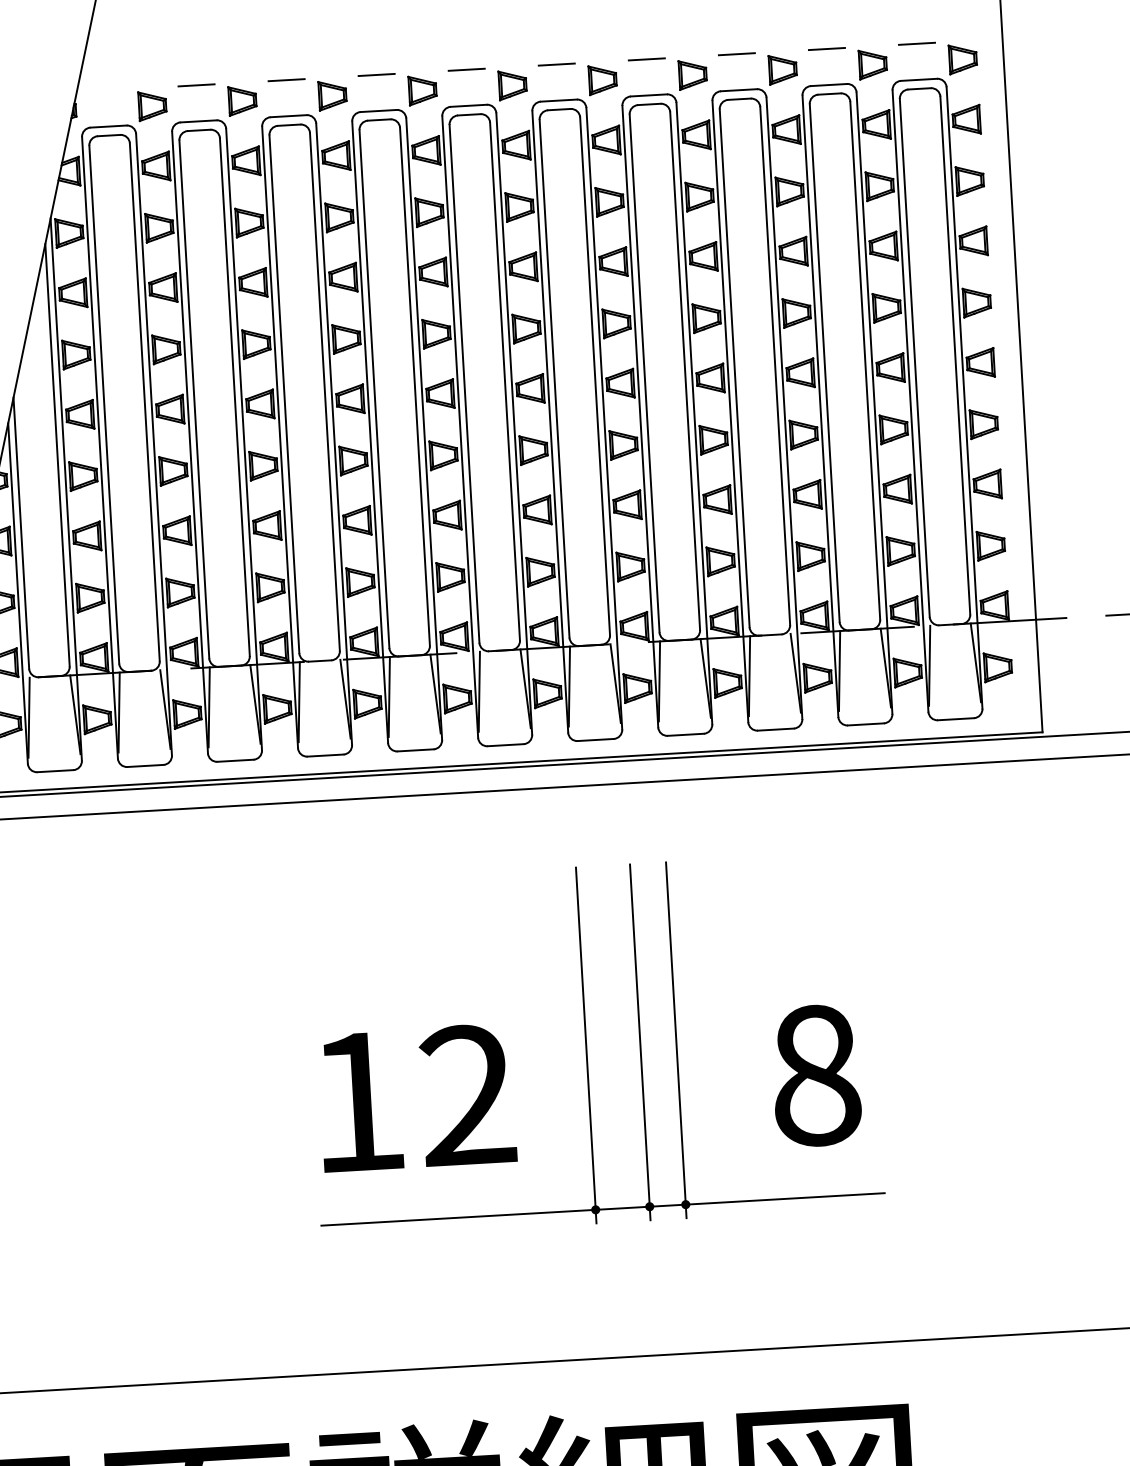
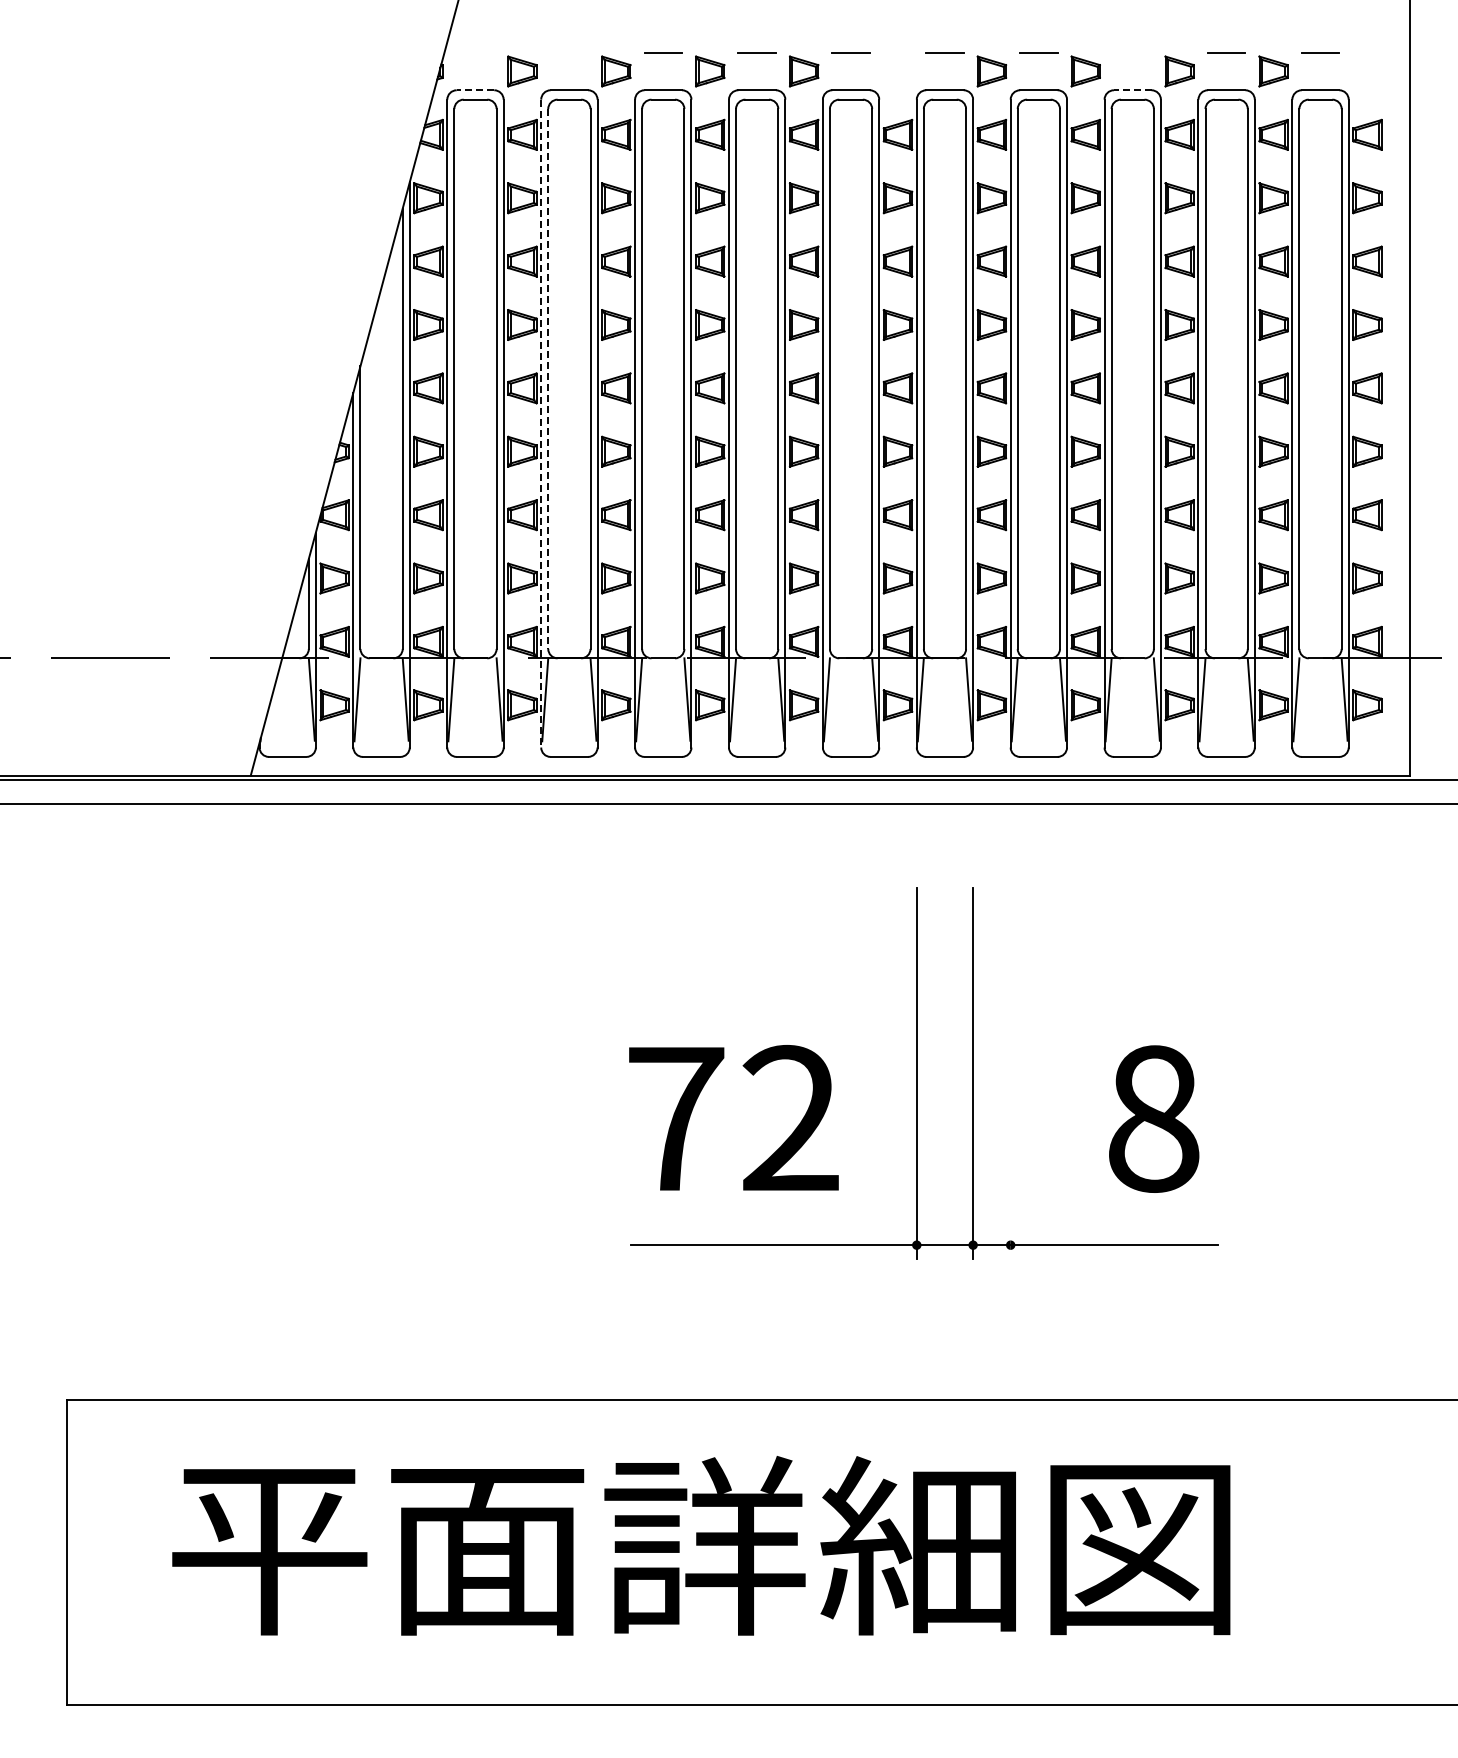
line: (736, 54) -> (1132, 52), removed
part: (963, 59) -> (1367, 71), removed
line: (196, 85) -> (569, 52), removed
part: (512, 85) -> (897, 71), removed
line: (738, 90) -> (1132, 90), solid -> dashed
line: (108, 126) -> (475, 90), solid -> dashed
line: (194, 399) -> (548, 379), solid -> dashed
line: (190, 442) -> (541, 423), solid -> dashed
line: (676, 1040) -> (1010, 1073), removed
text: (358, 1101) -> (676, 1118), 12 -> 72

